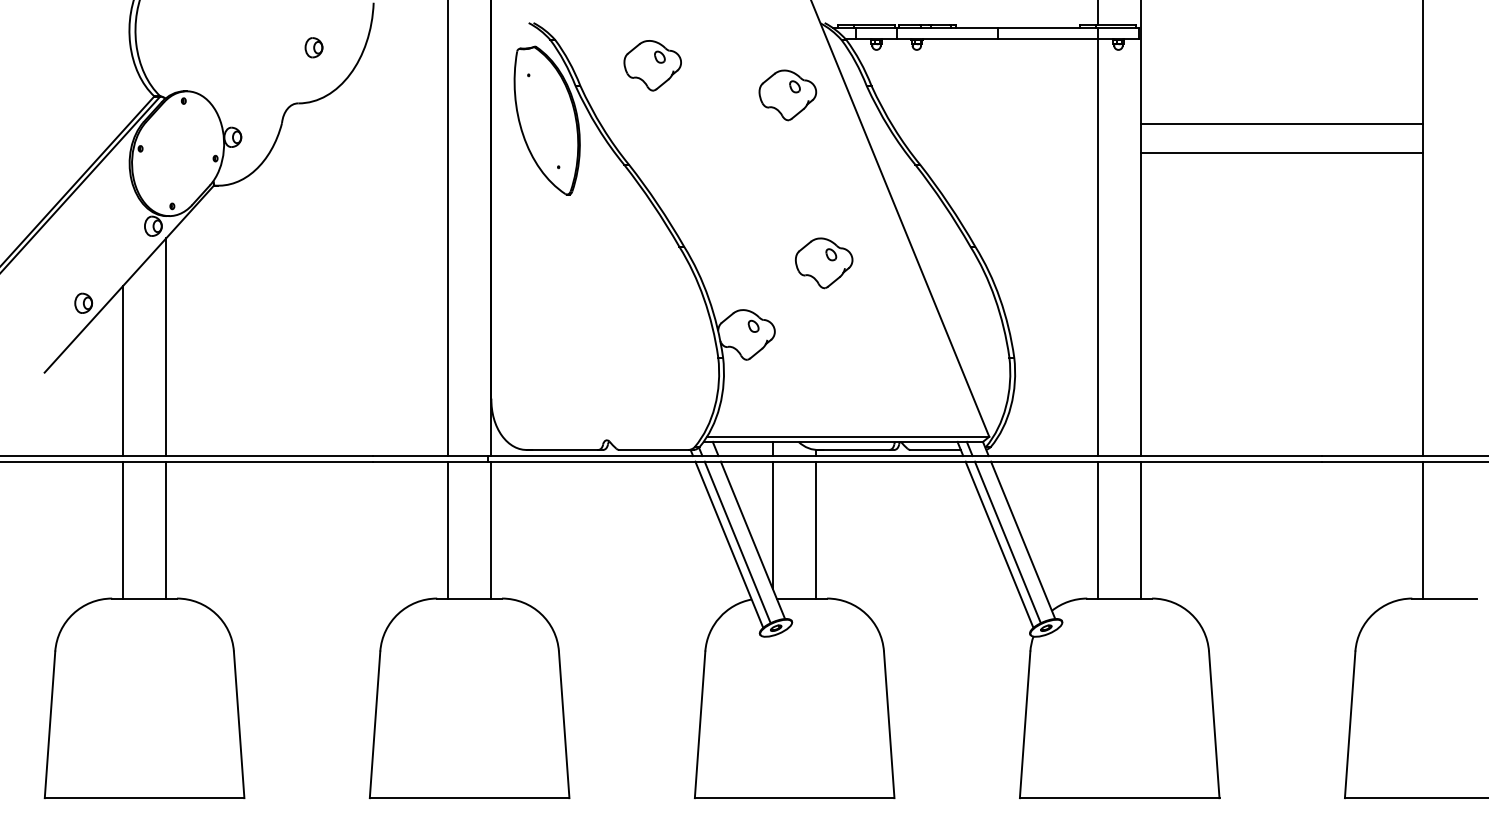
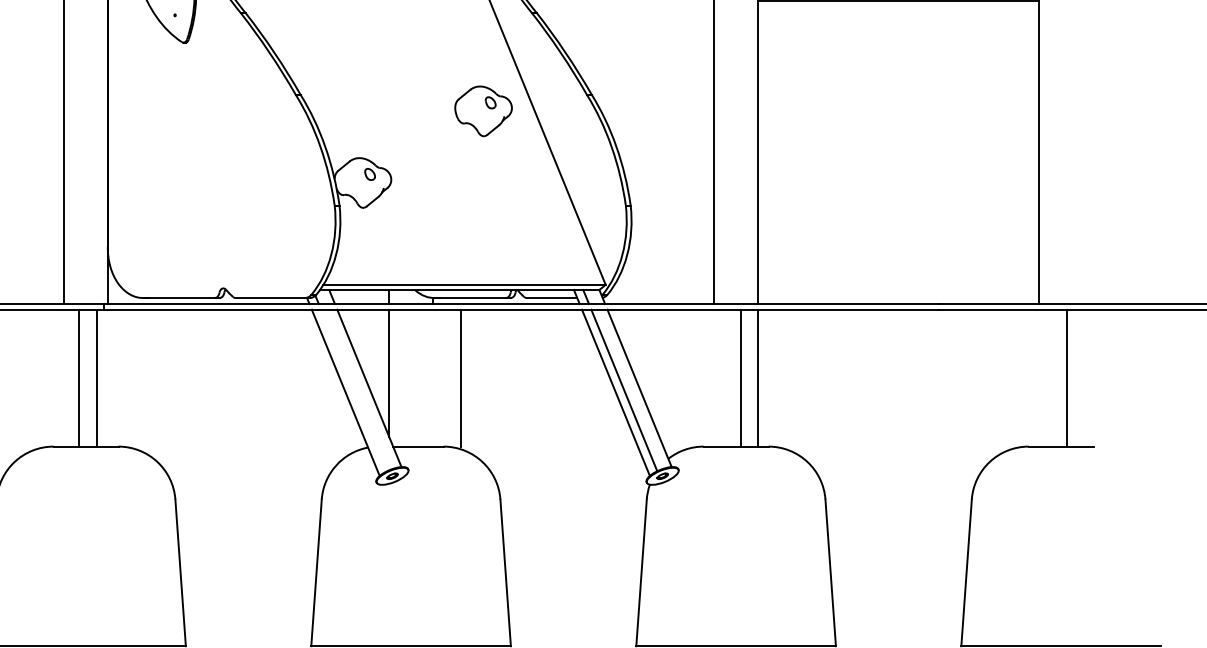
part: (823, 263) -> (482, 111), moved
line: (447, 529) -> (96, 377), moved
line: (491, 529) -> (78, 377), moved
line: (816, 529) -> (460, 377), moved
line: (1097, 529) -> (740, 377), moved
line: (1423, 529) -> (1067, 377), moved
line: (737, 542) -> (353, 390), removed

